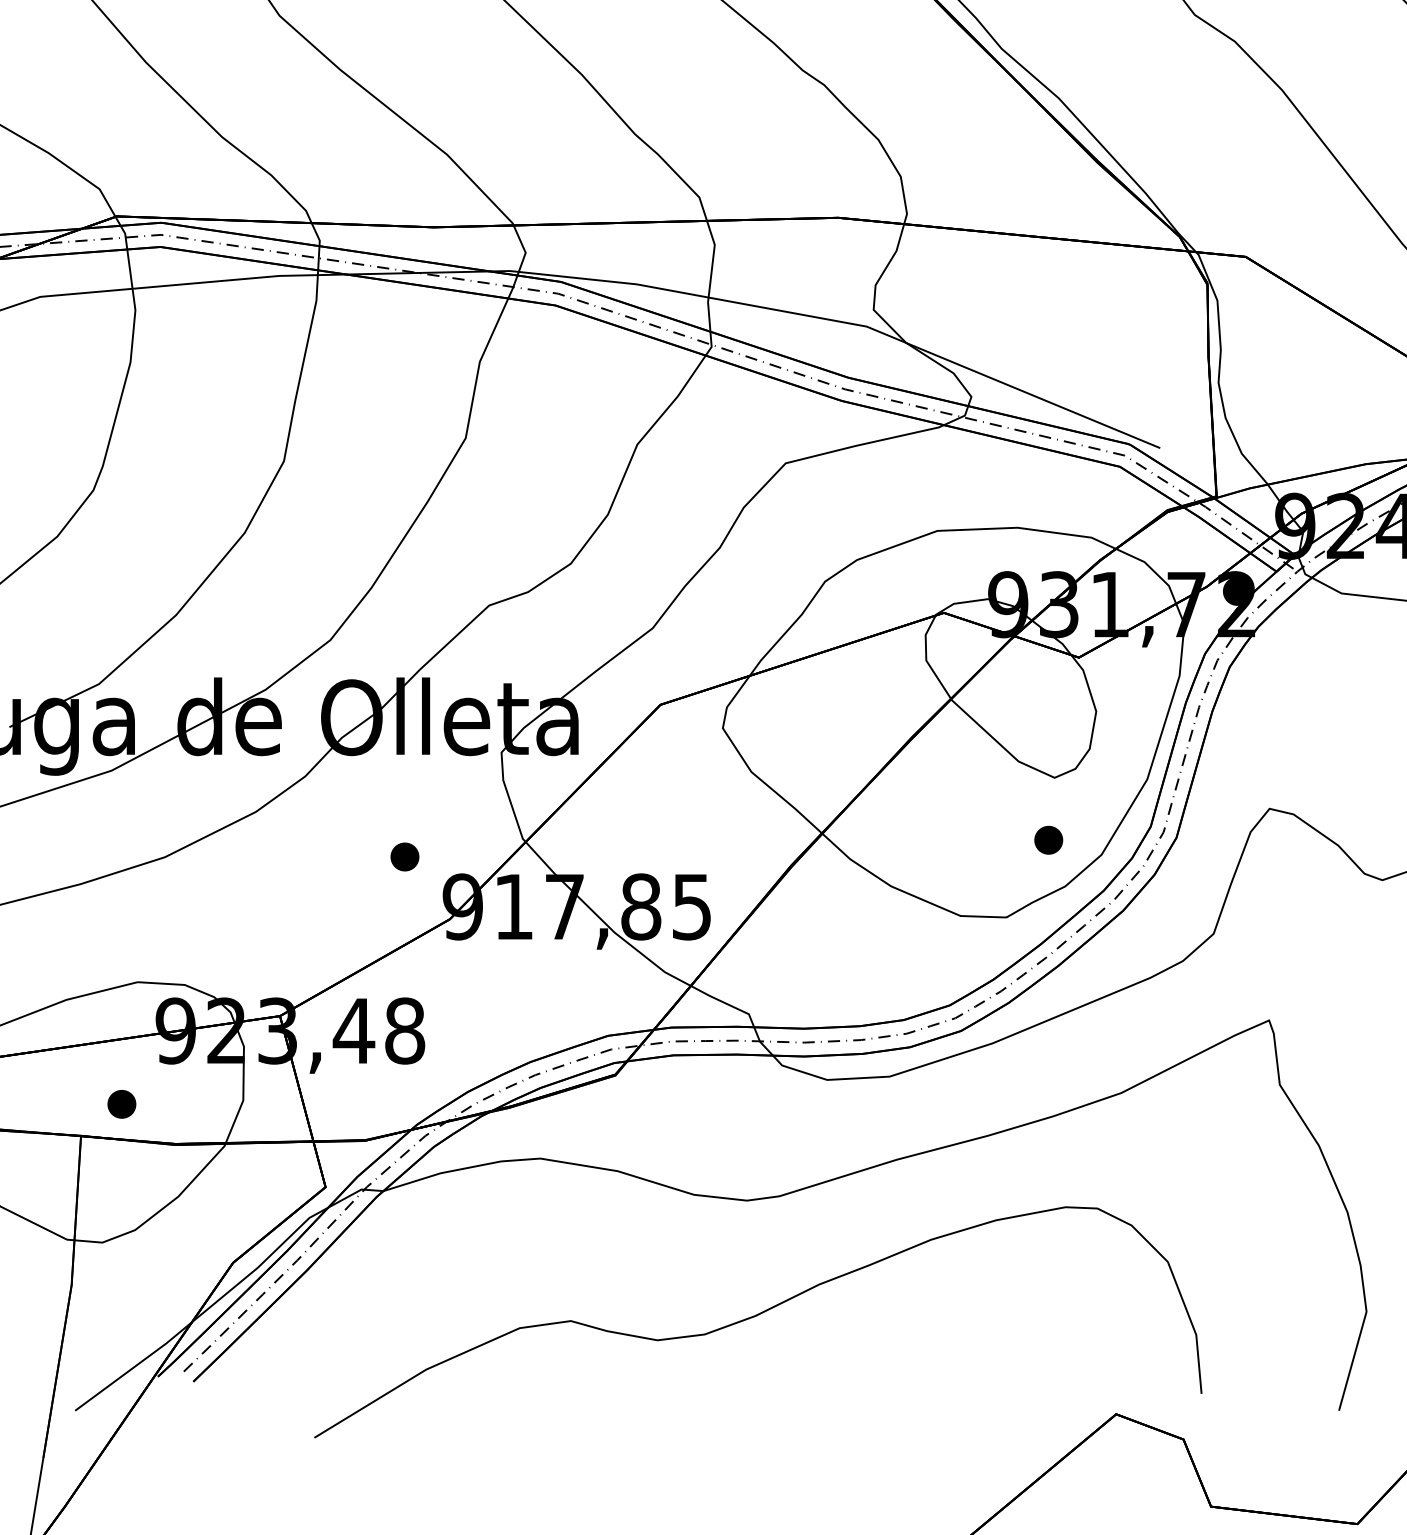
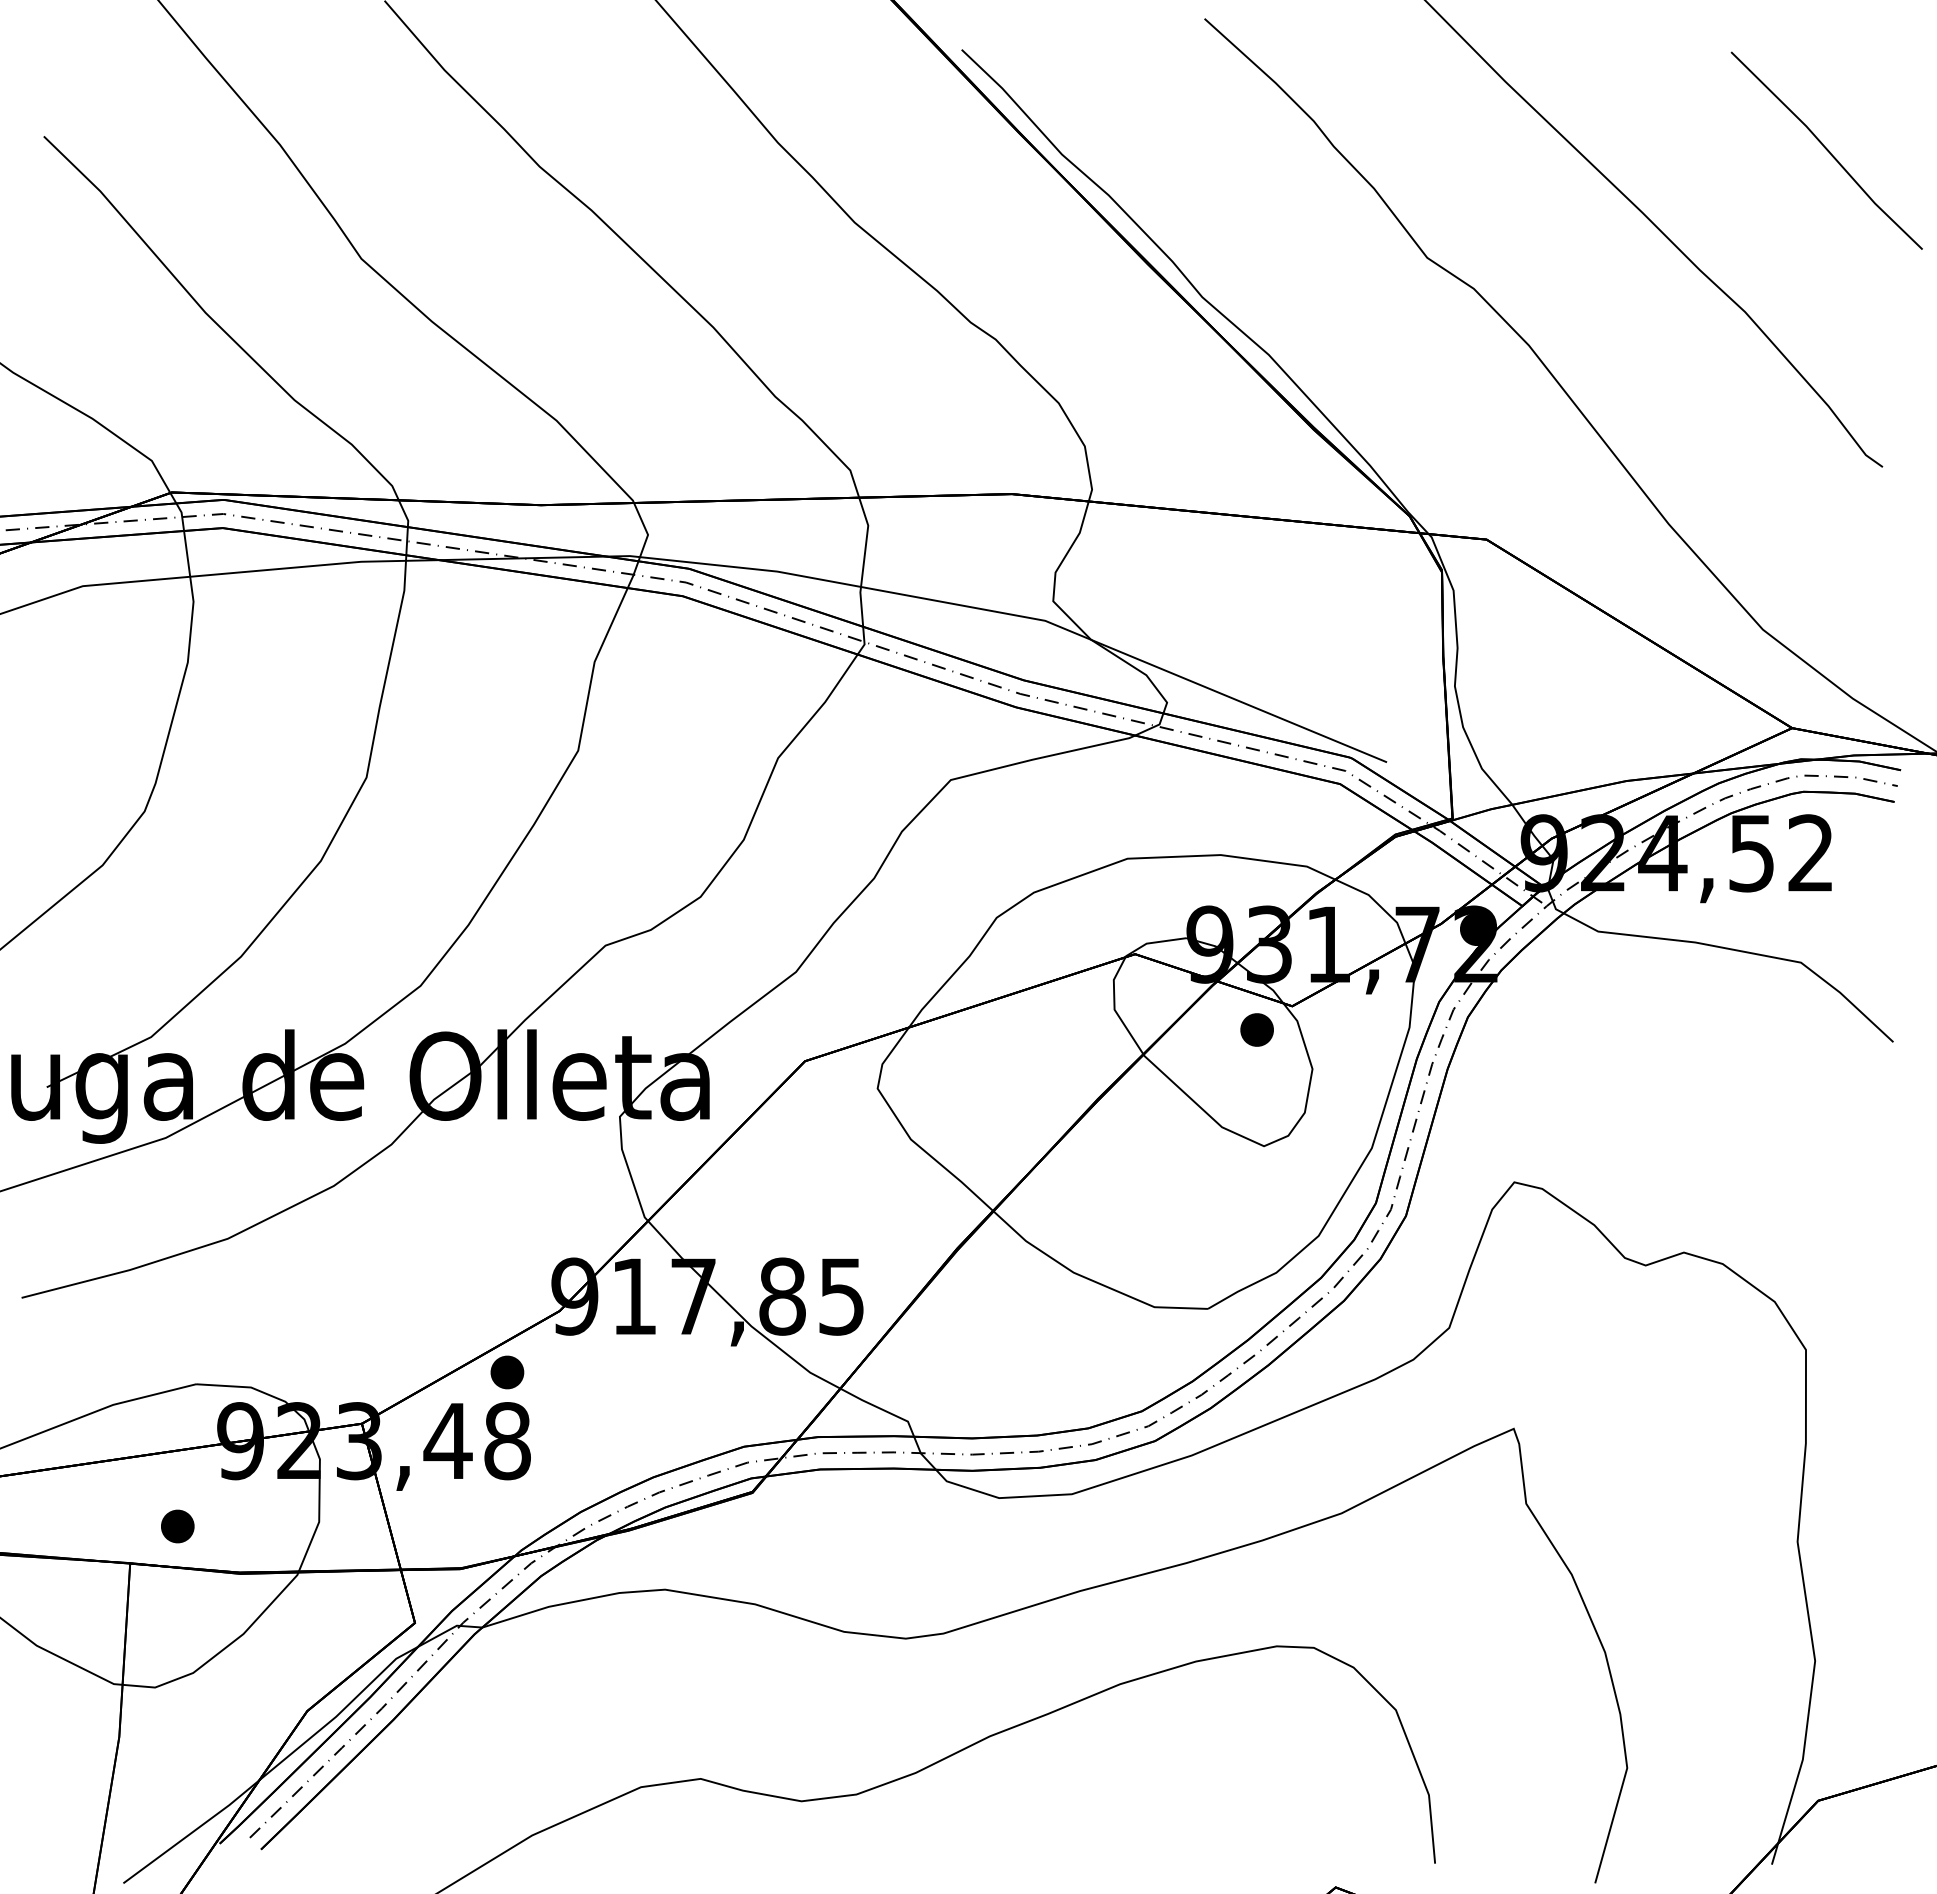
part: (1048, 839) -> (1256, 1029), moved
part: (405, 857) -> (507, 1372), moved

